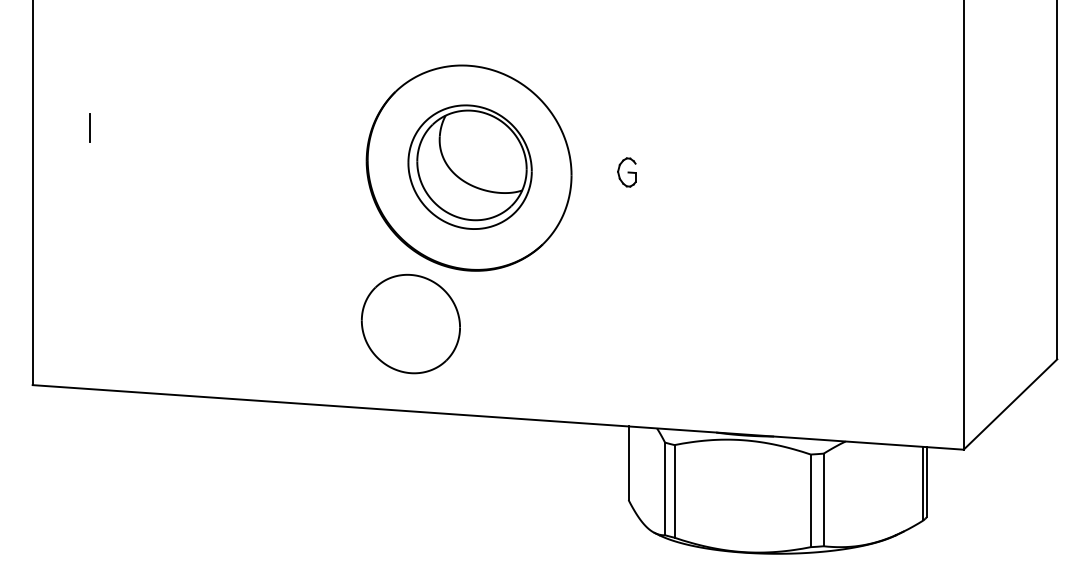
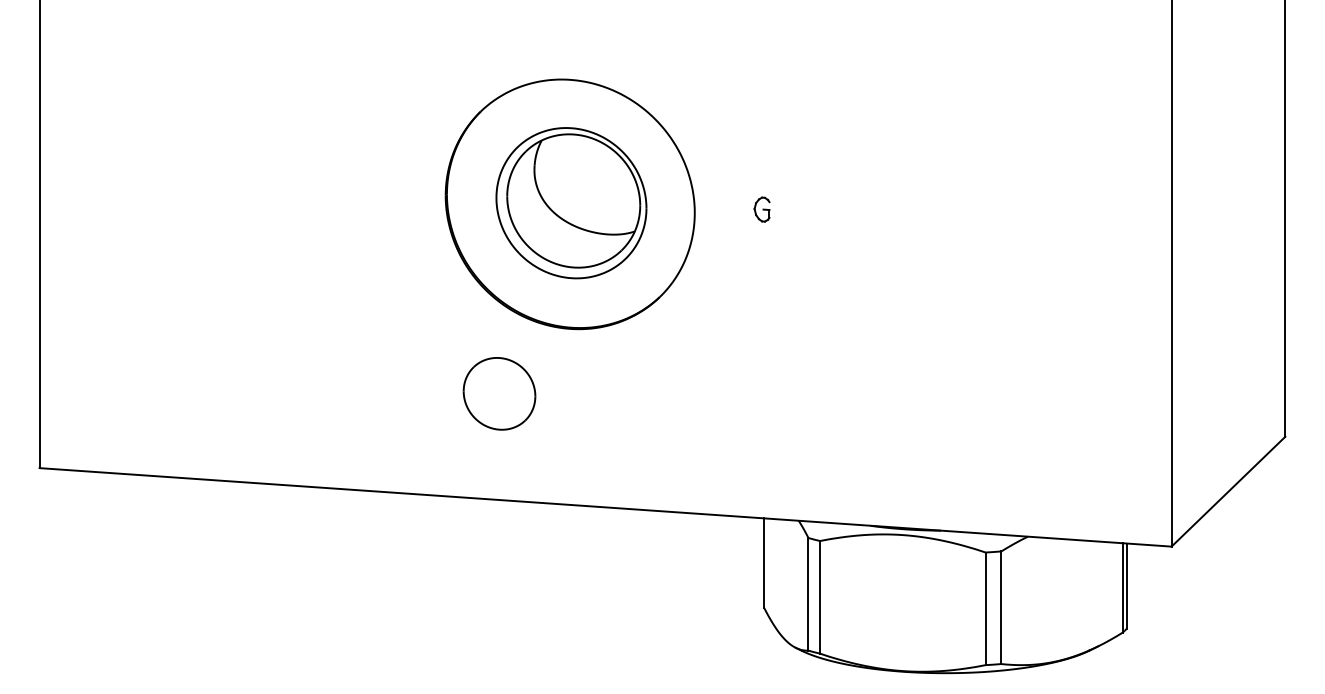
line: (90, 128) -> (109, 156), removed
part: (626, 172) -> (761, 209), size x0.7
part: (410, 323) -> (498, 393), size x0.6

